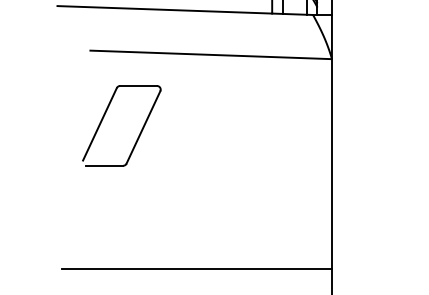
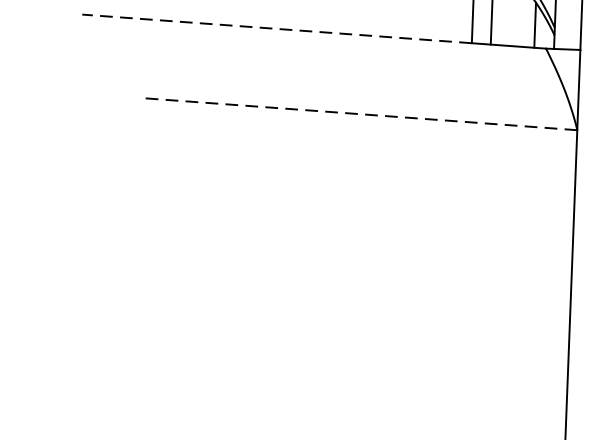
line: (164, 9) -> (276, 28), solid -> dashed
line: (211, 54) -> (358, 113), solid -> dashed
part: (104, 117) -> (159, 220), removed

